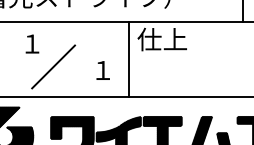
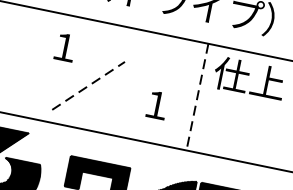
line: (129, 59) -> (197, 97), solid -> dashed
line: (53, 66) -> (88, 85), solid -> dashed

